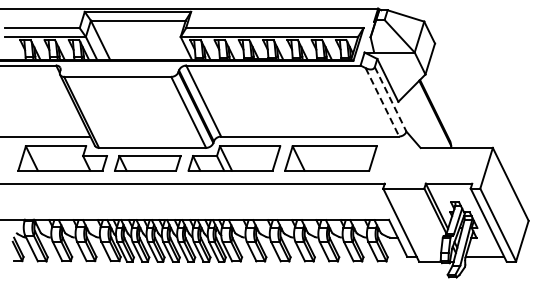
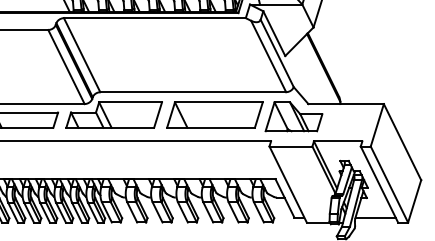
line: (390, 99) -> (277, 53), dashed -> solid
line: (382, 102) -> (268, 56), dashed -> solid
part: (406, 159) -> (293, 116), added

